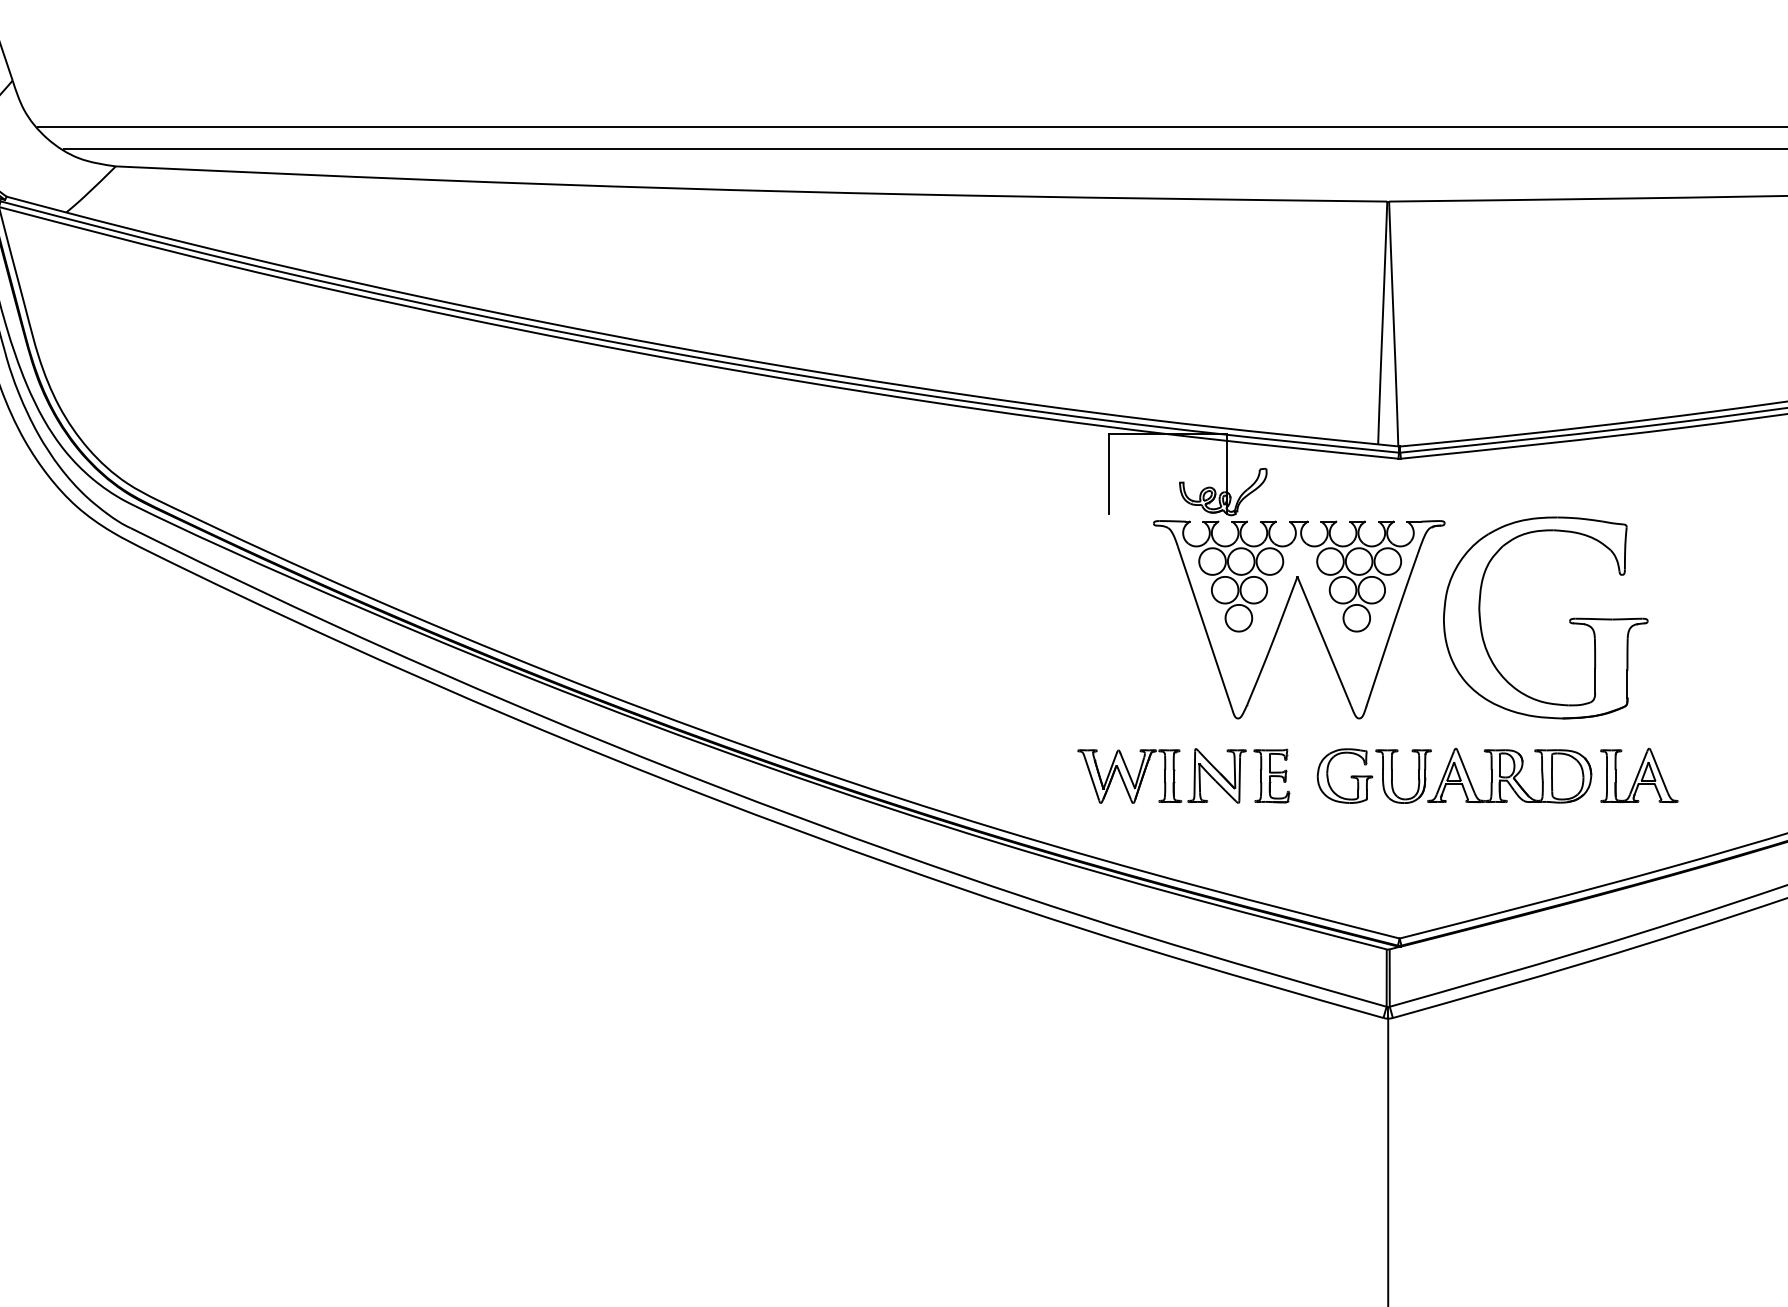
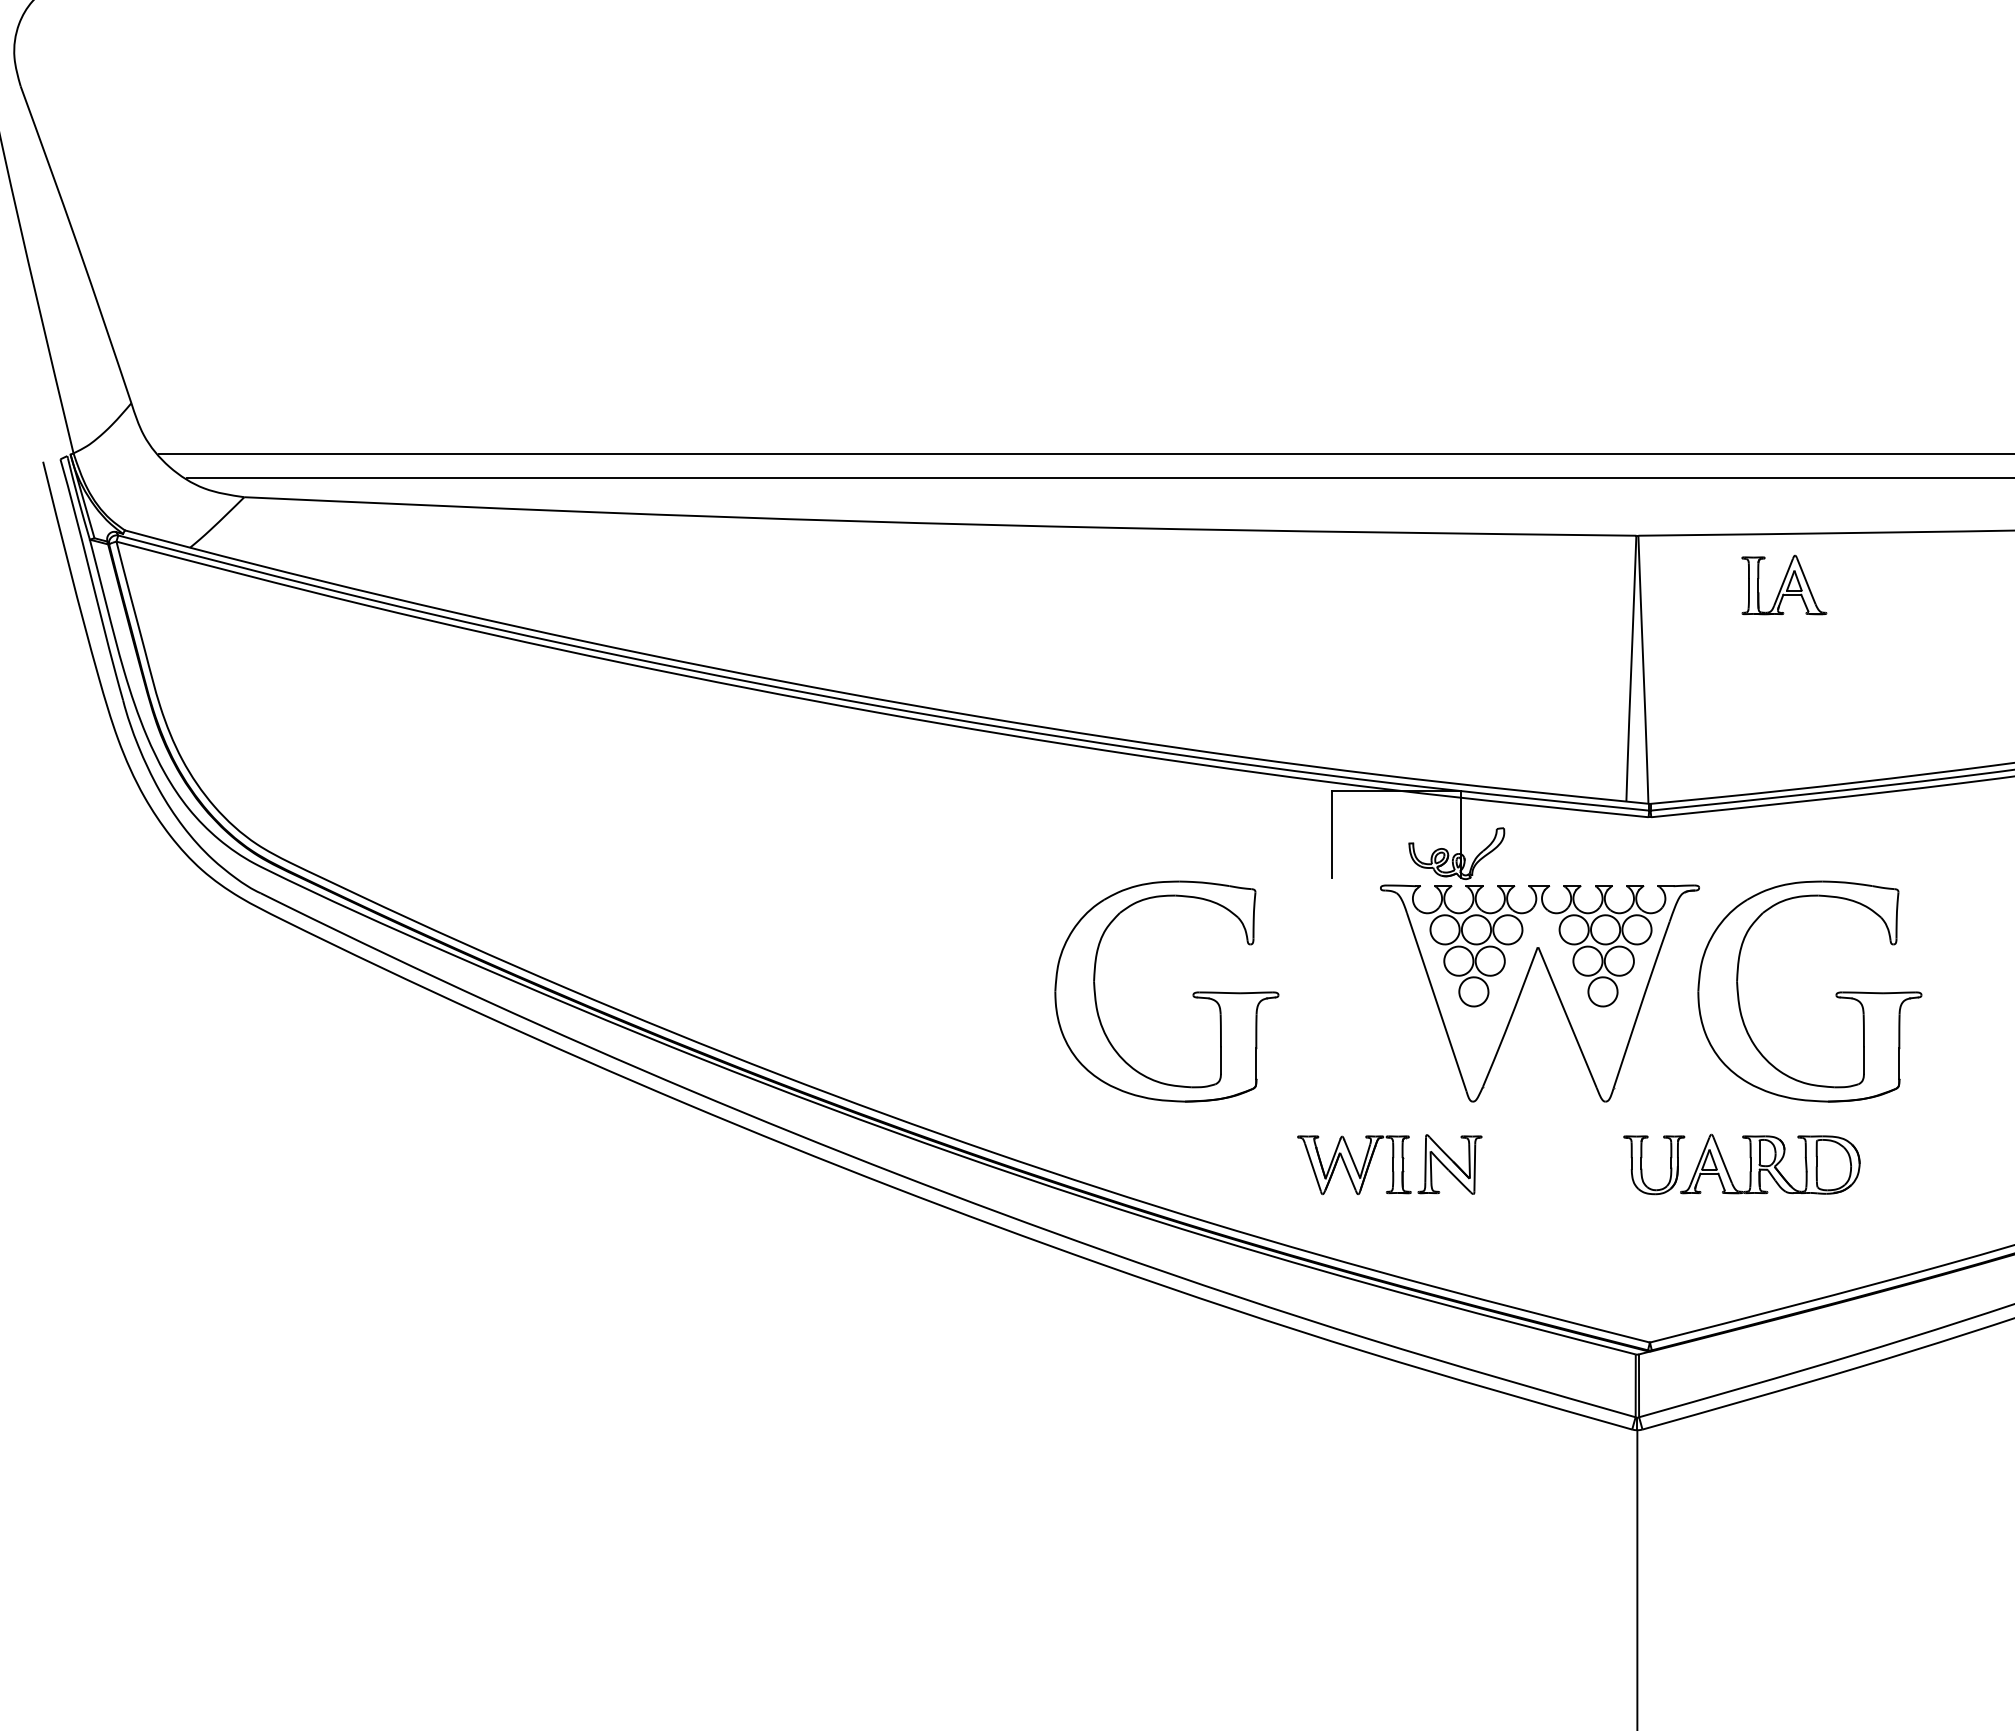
part: (981, 620) -> (1192, 994), added
part: (1639, 774) -> (1784, 584), moved
part: (1272, 775) -> (1510, 1164), removed
part: (1350, 775) -> (1596, 1164), removed

